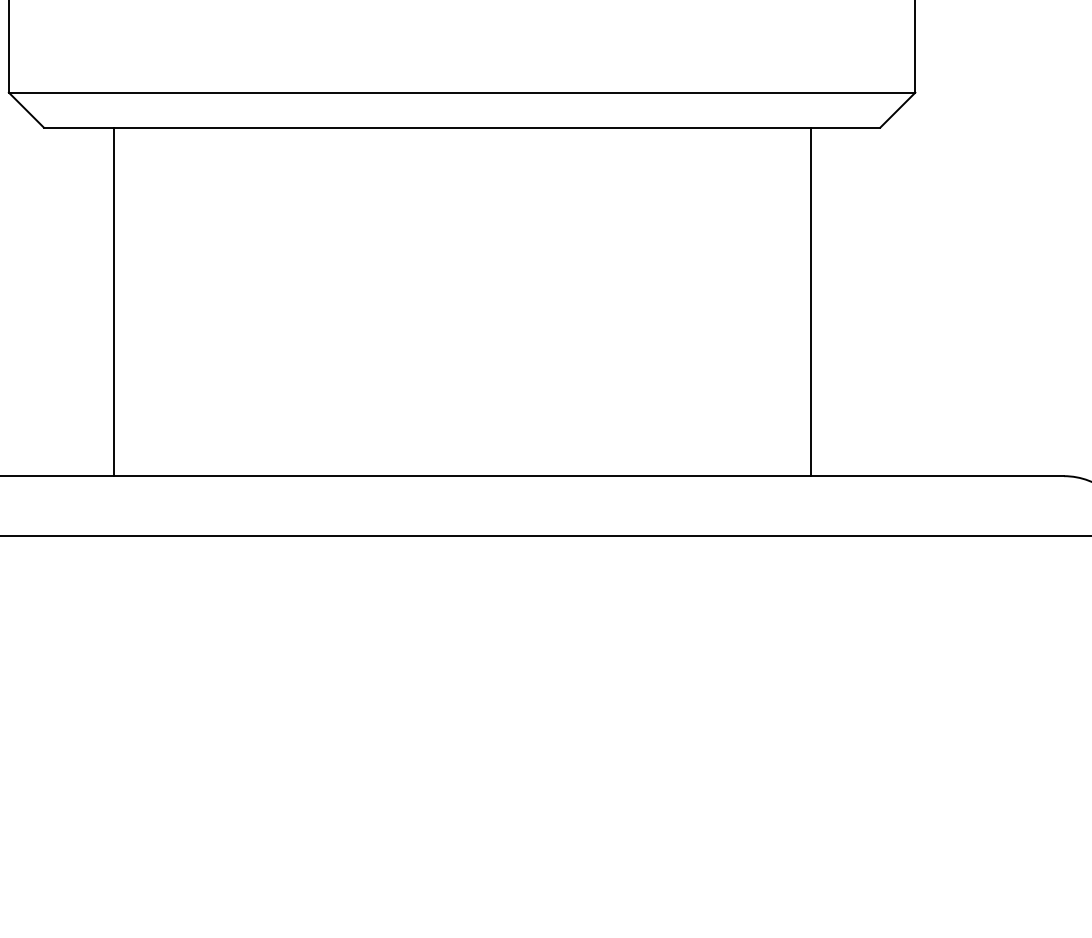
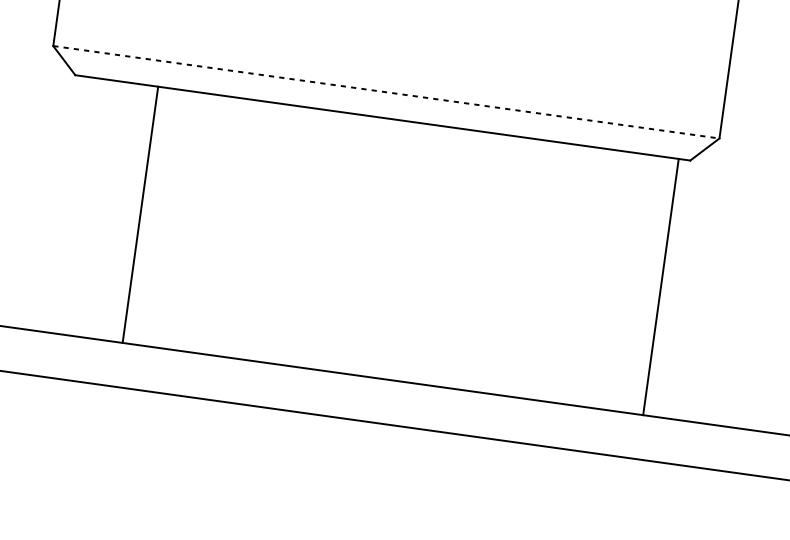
line: (462, 92) -> (386, 92), solid -> dashed
line: (113, 301) -> (140, 214), moved
line: (810, 301) -> (660, 286), moved

